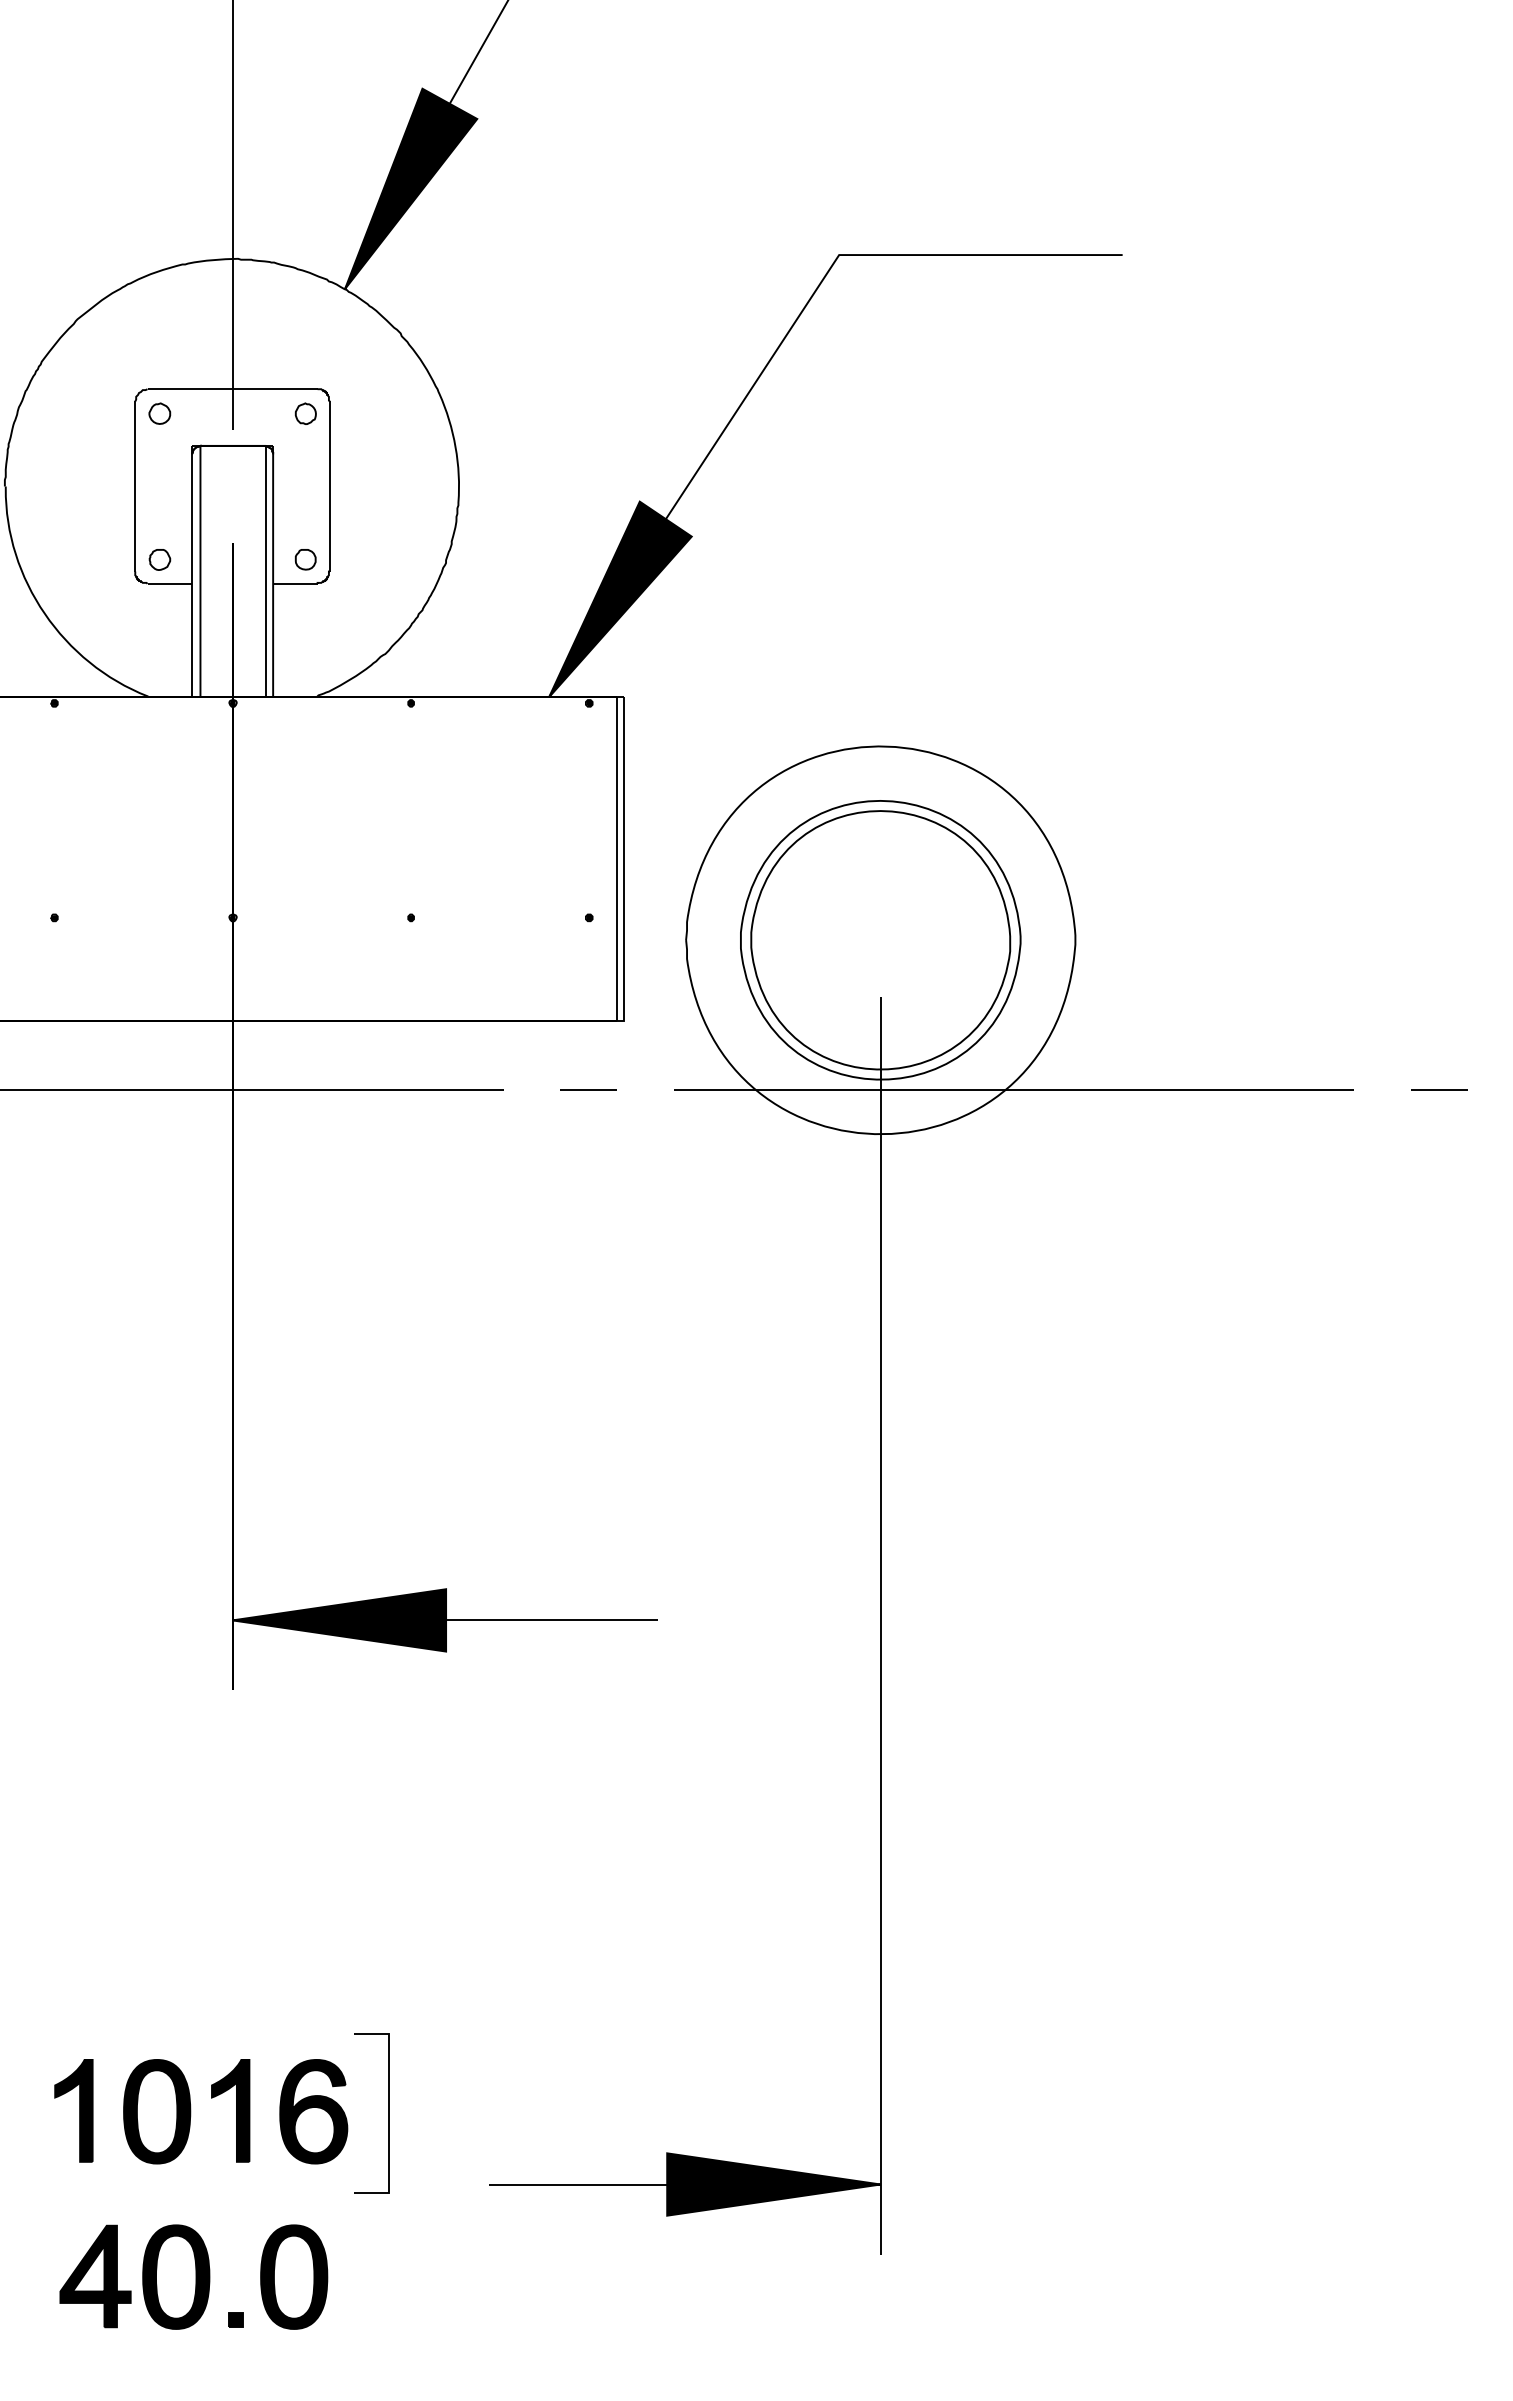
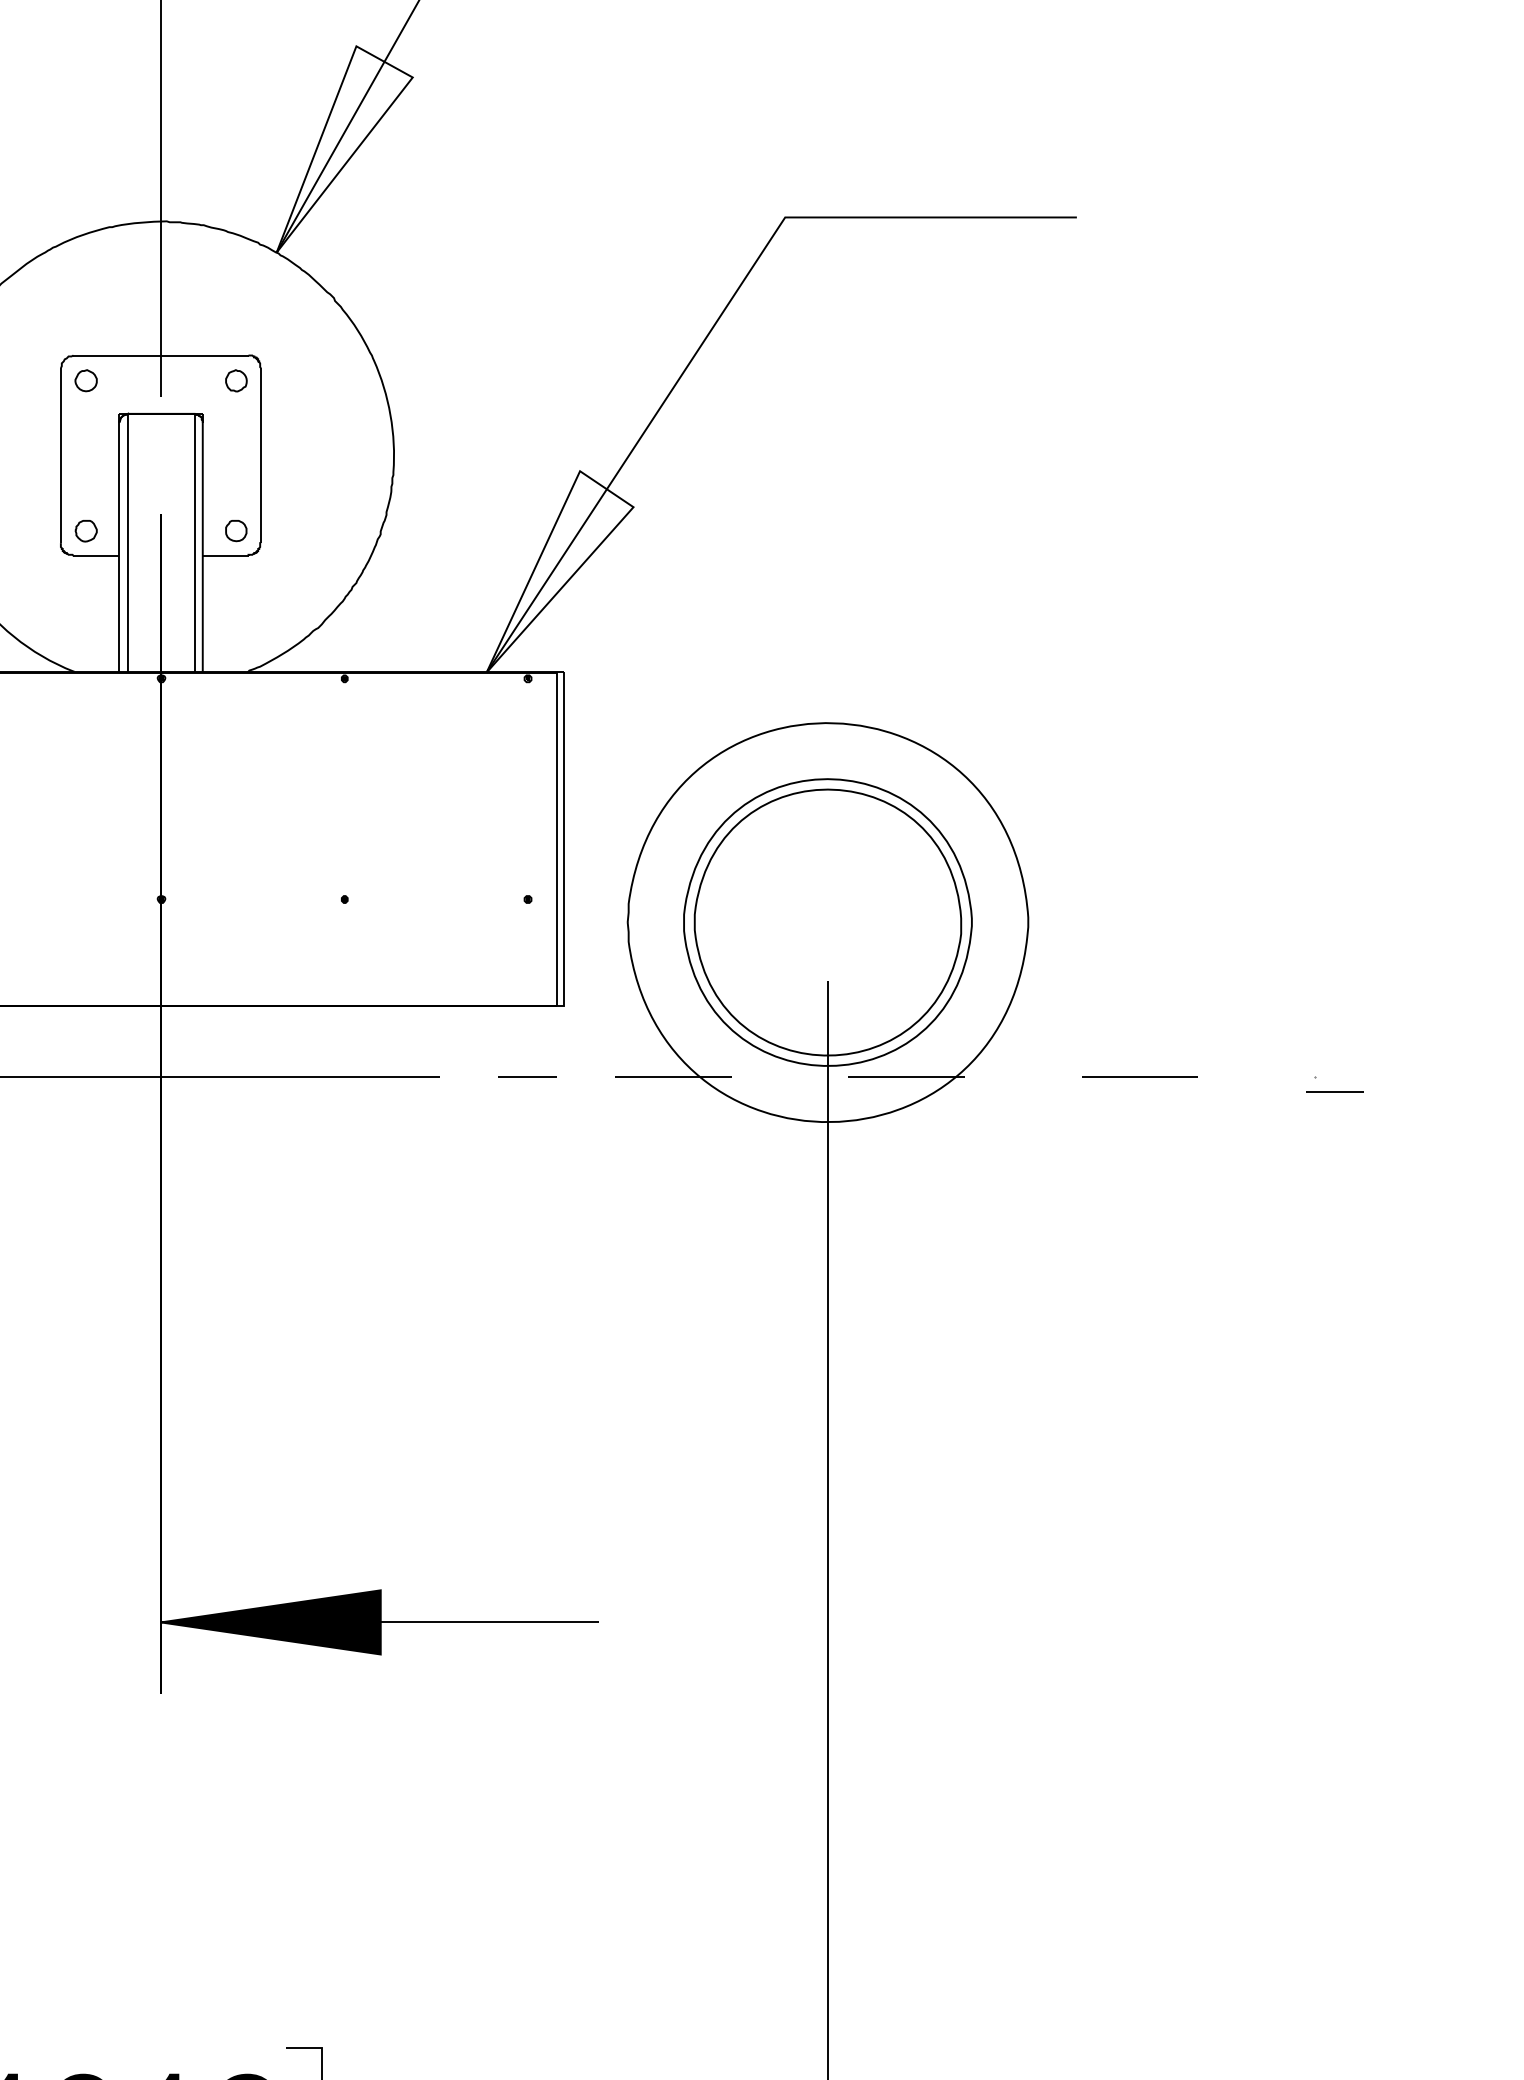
fill: (411, 188) -> (345, 148), removed
fill: (620, 599) -> (560, 571), removed
line: (1439, 1089) -> (1335, 1091), moved
line: (1014, 1090) -> (965, 1077), solid -> dashed

